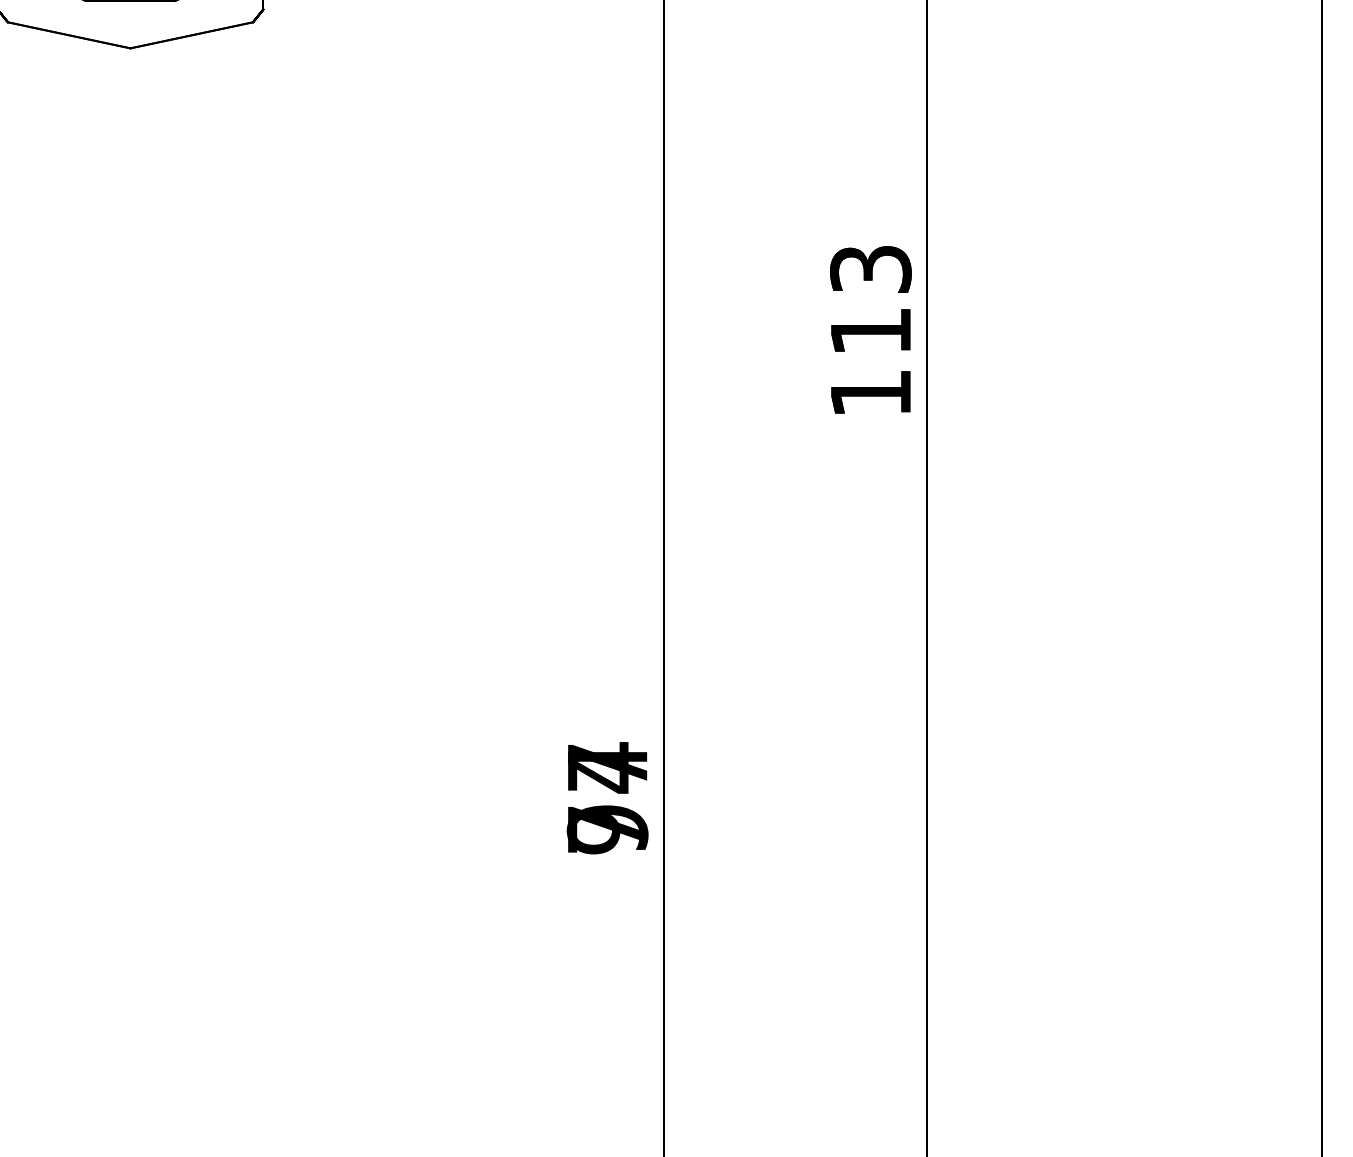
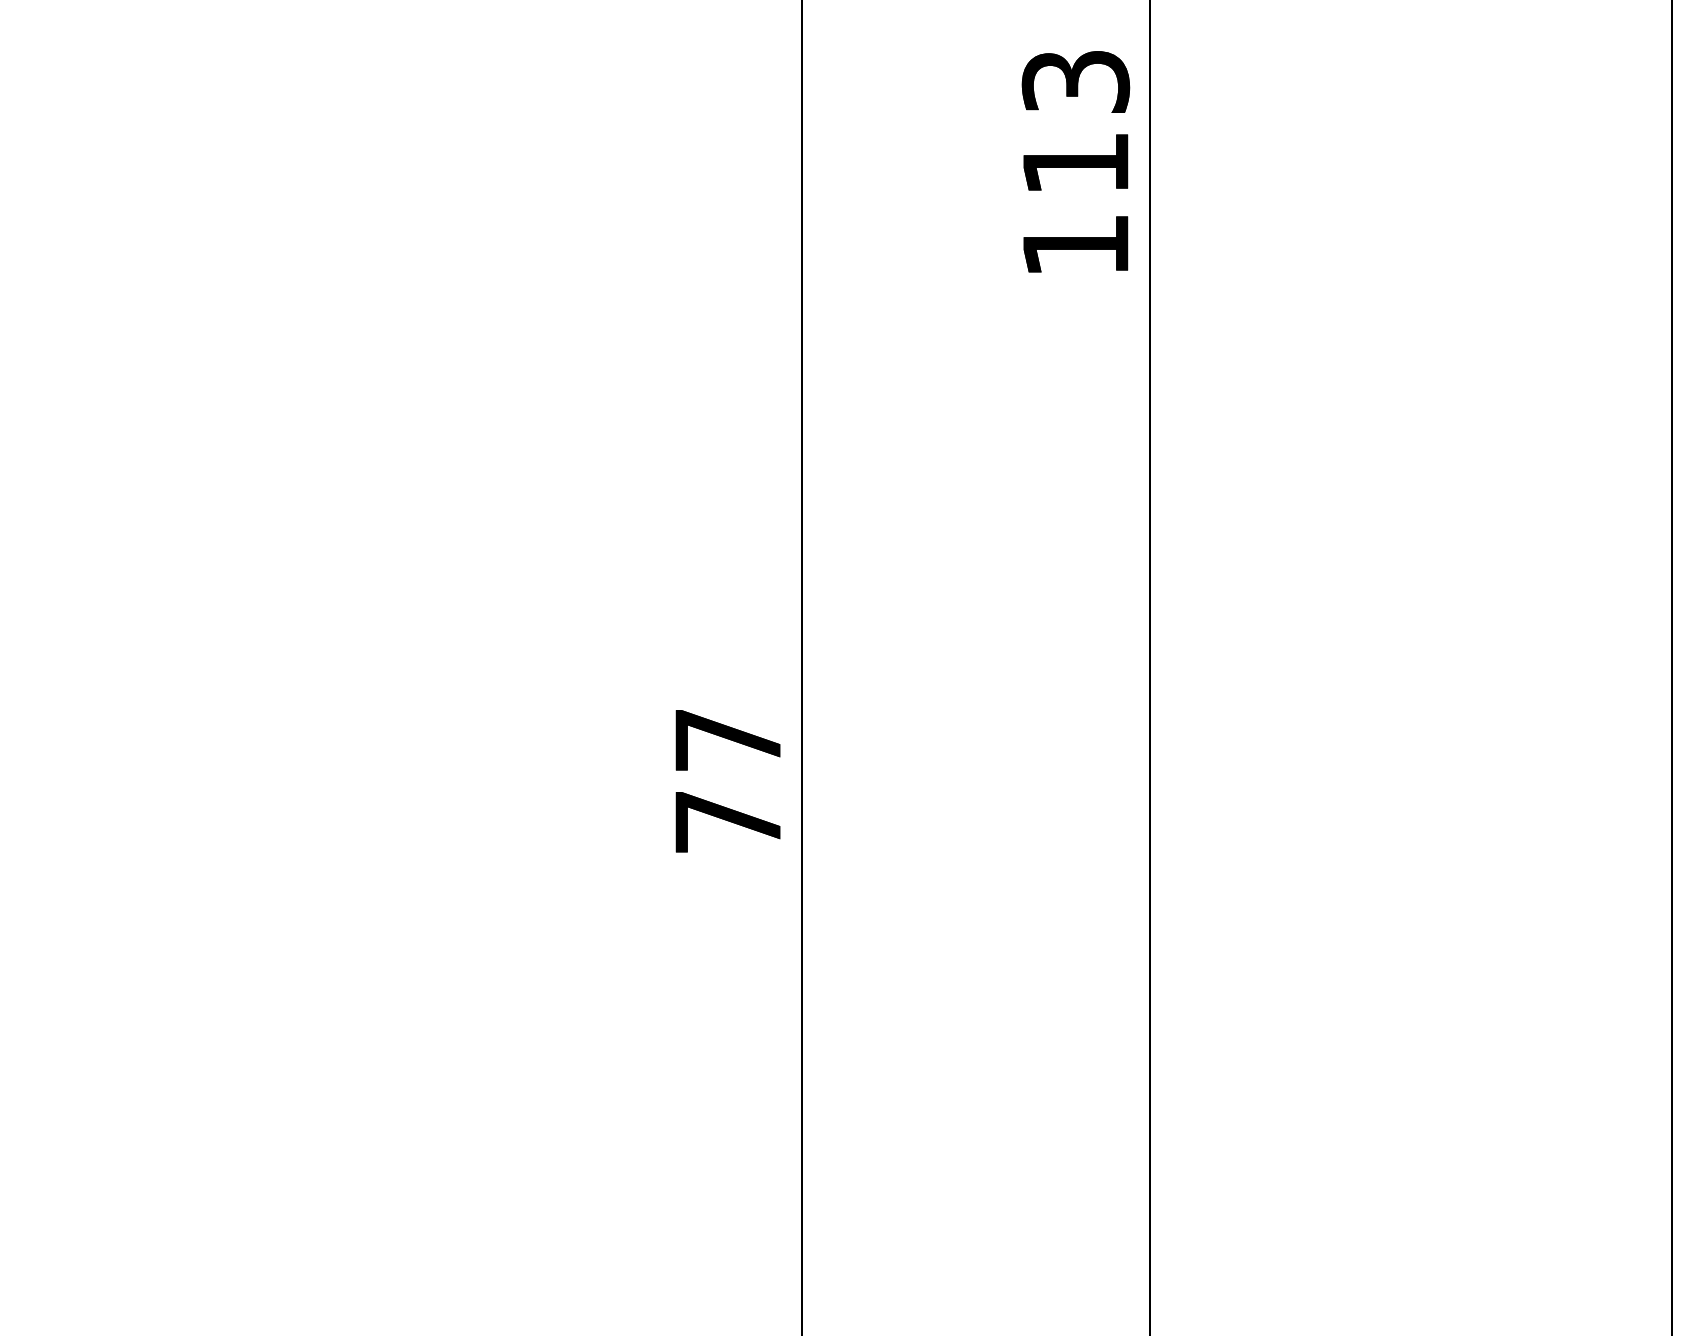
text: (607, 798) -> (727, 780), 94 -> 77

